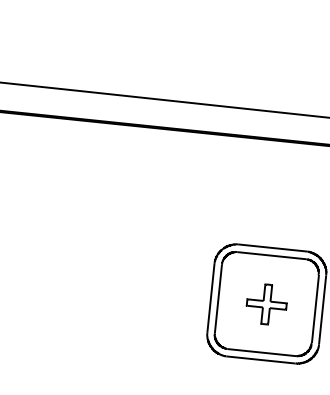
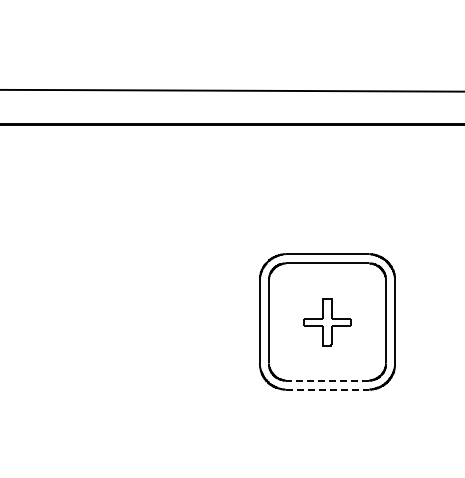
line: (261, 352) -> (327, 380), solid -> dashed
line: (261, 359) -> (327, 389), solid -> dashed

